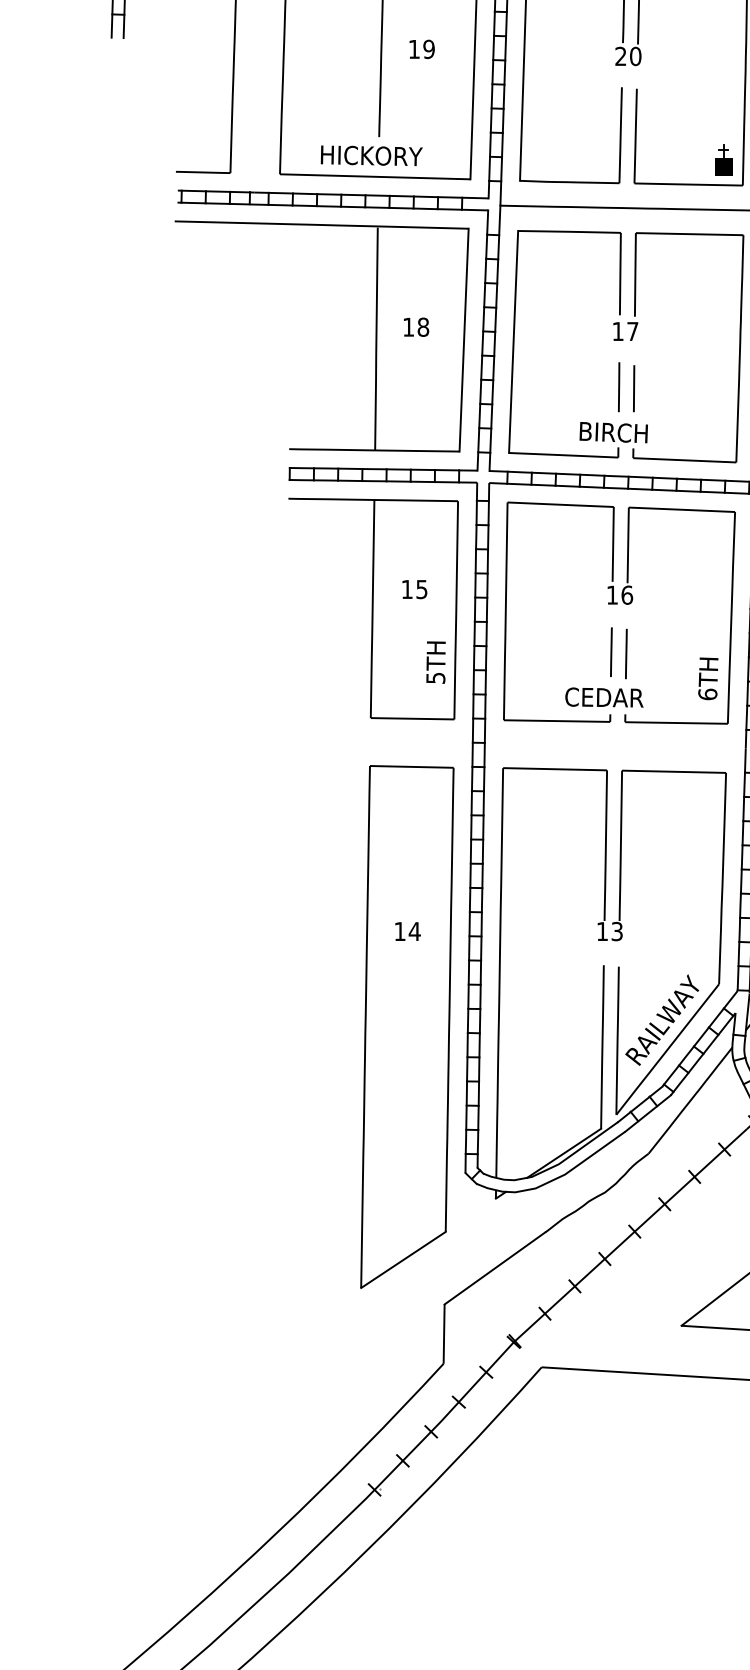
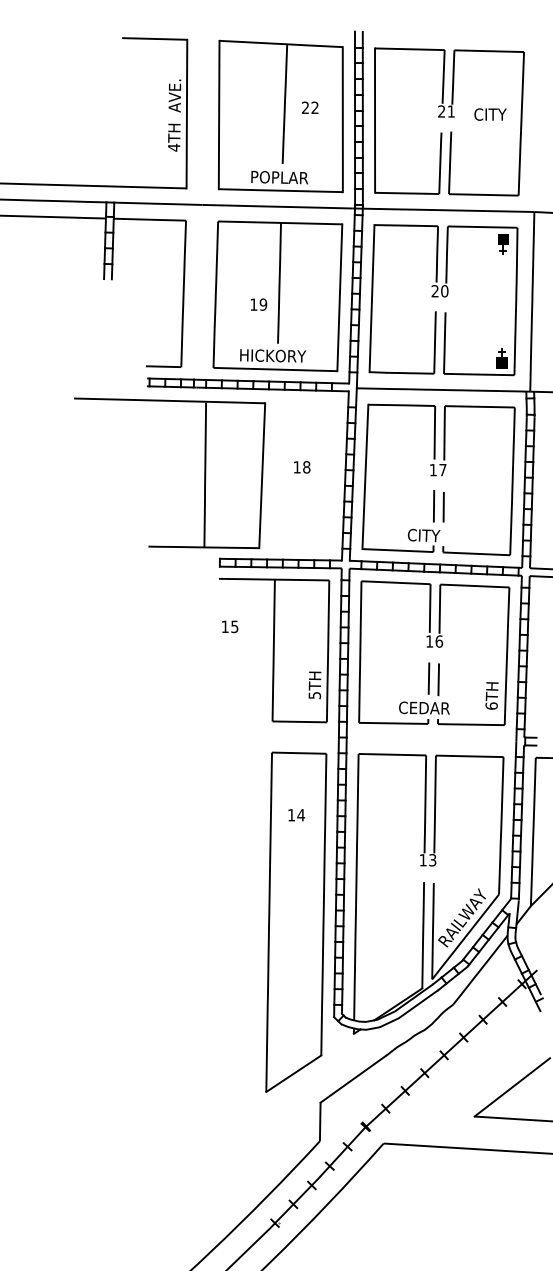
text: (421, 49) -> (258, 304), moved
part: (375, 336) -> (204, 473), moved
text: (612, 432) -> (429, 535), BIRCH -> CITY
text: (415, 588) -> (230, 626), moved
text: (407, 931) -> (296, 815), moved

